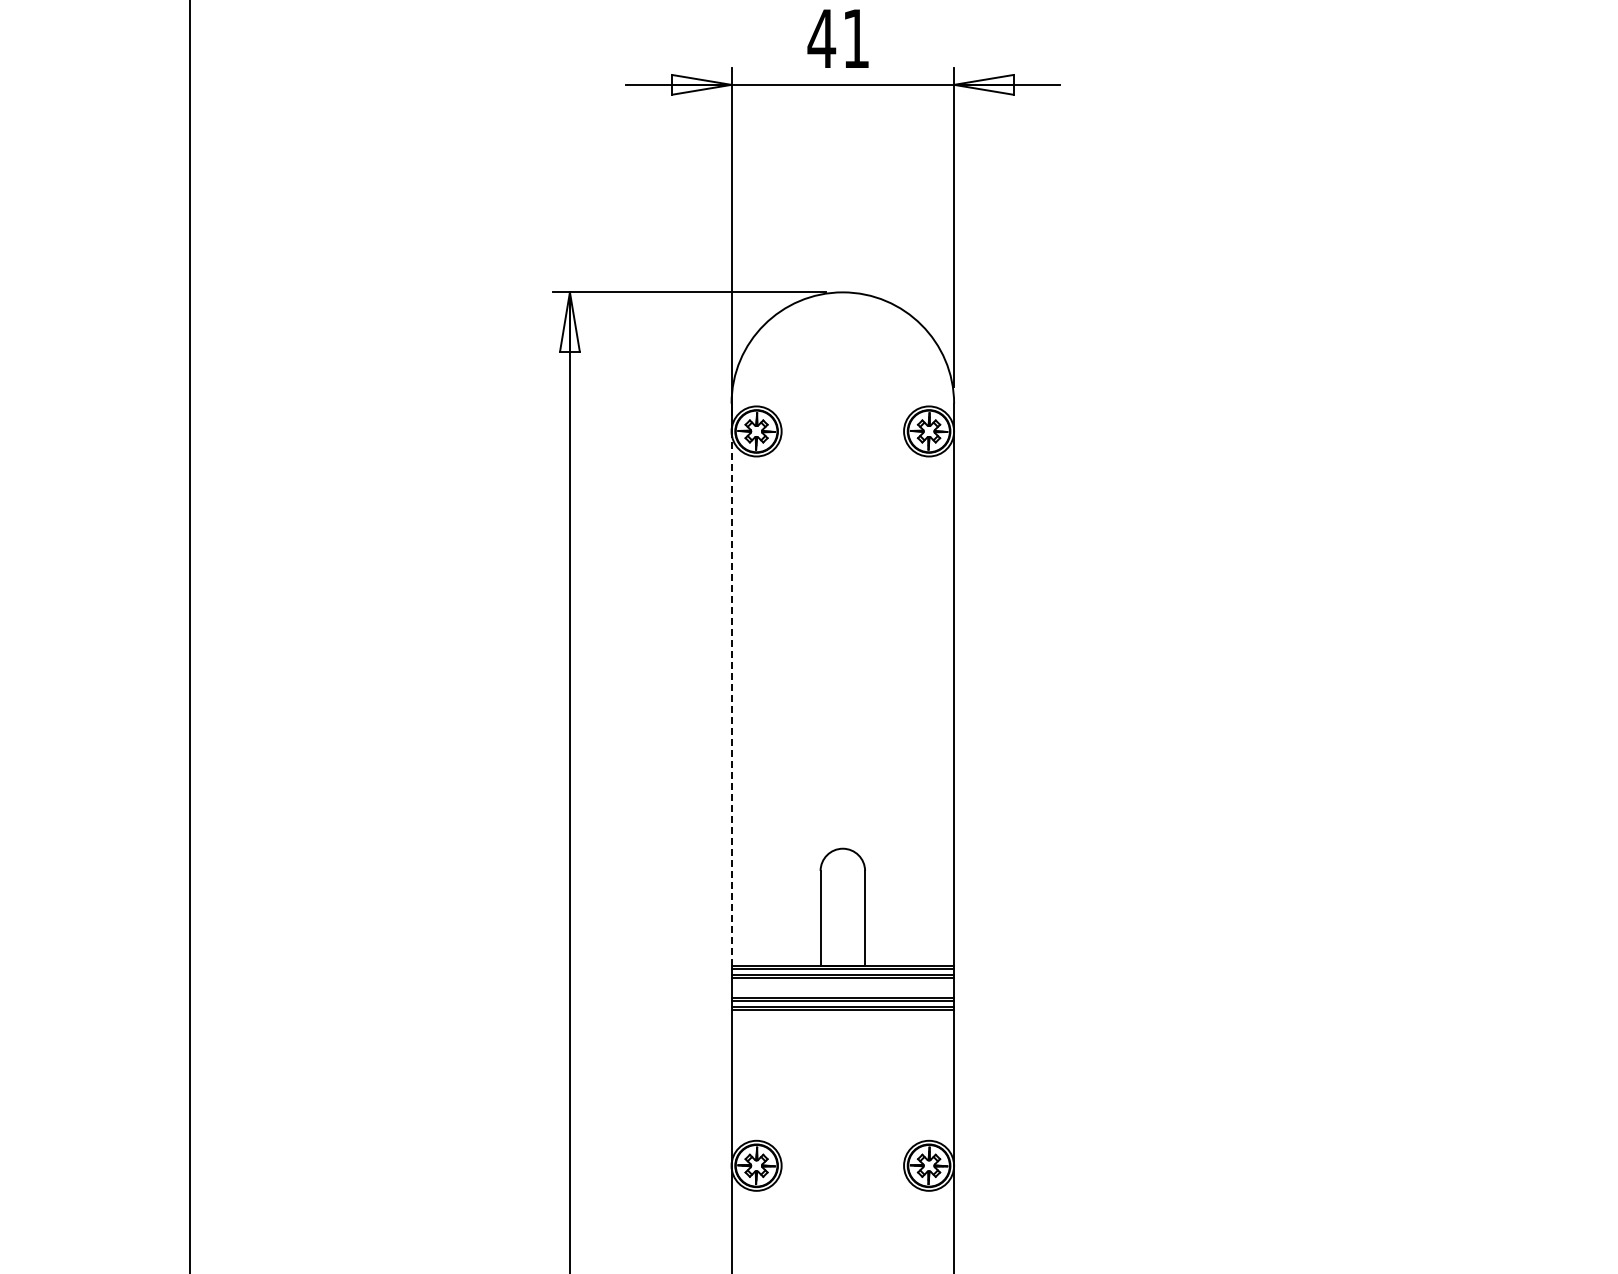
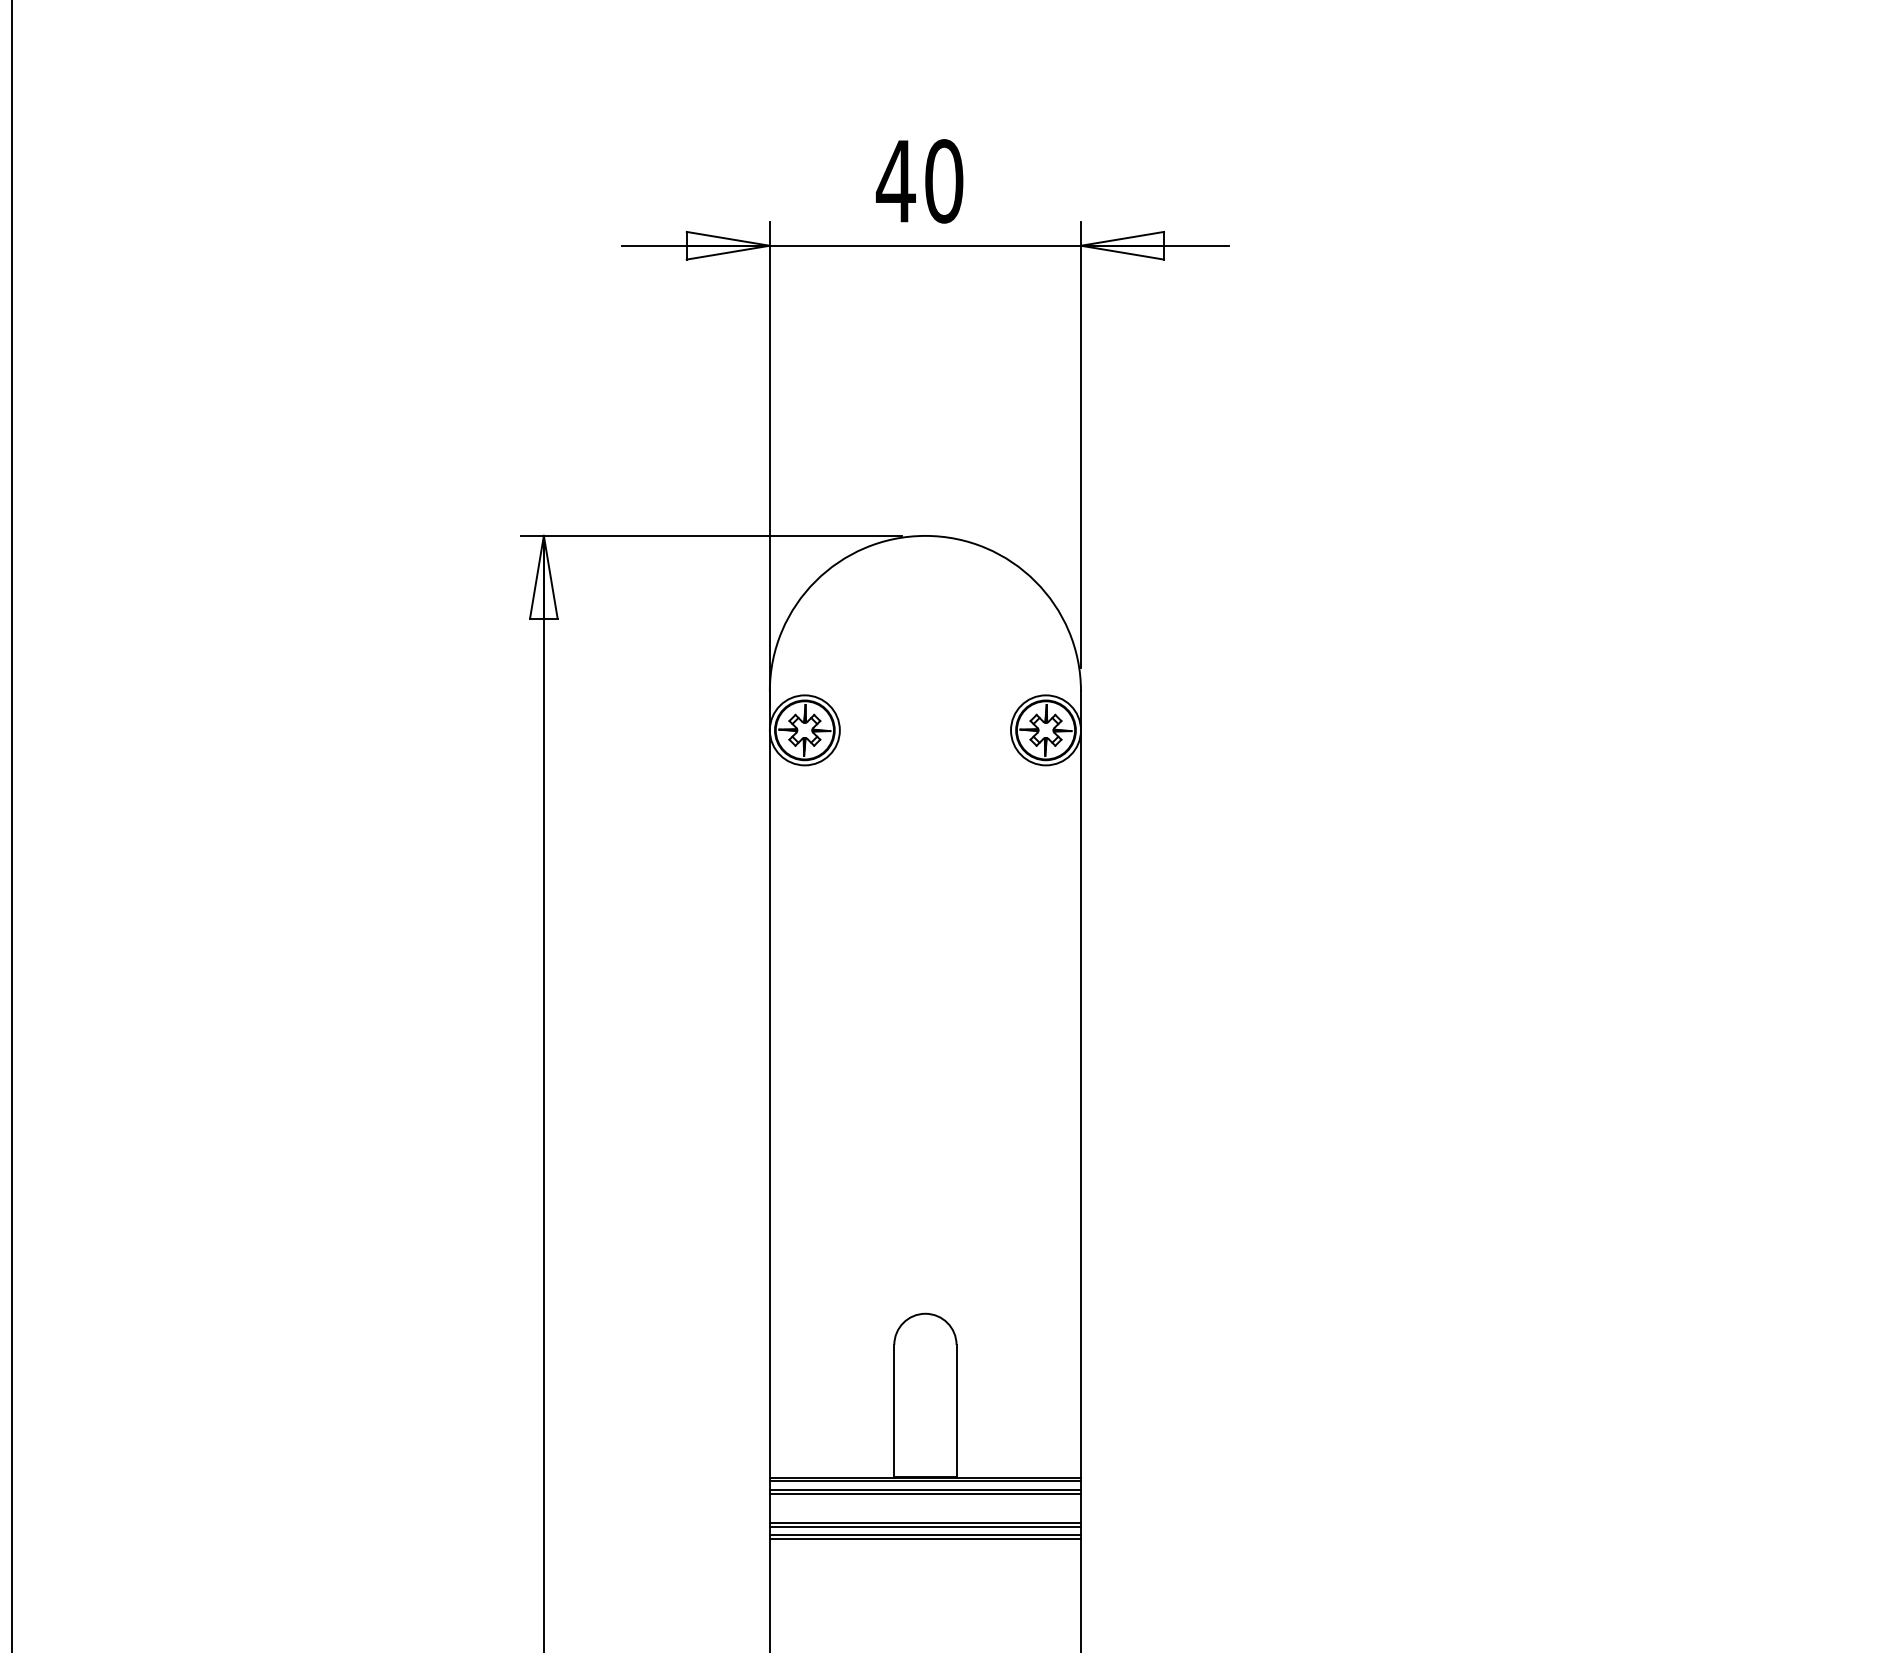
text: (855, 38) -> (943, 180), 41 -> 40
line: (731, 699) -> (769, 1105), dashed -> solid

